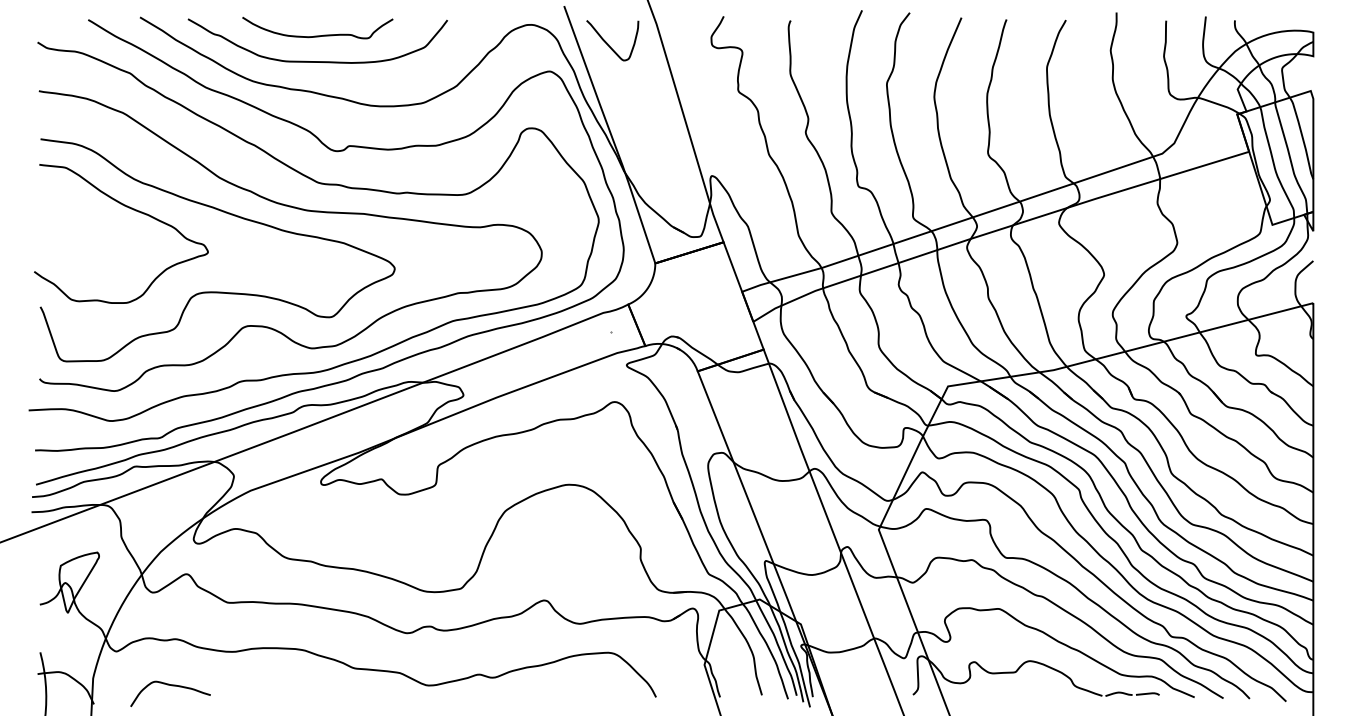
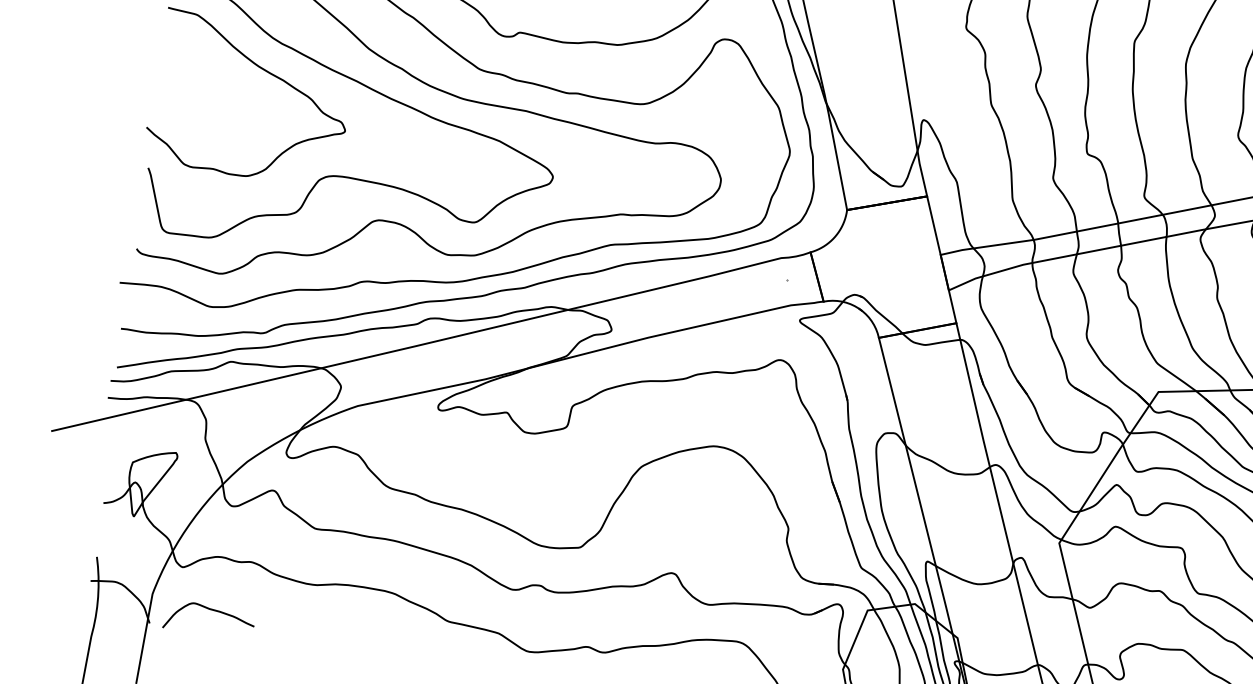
curve: (171, 686) -> (211, 611), moved

